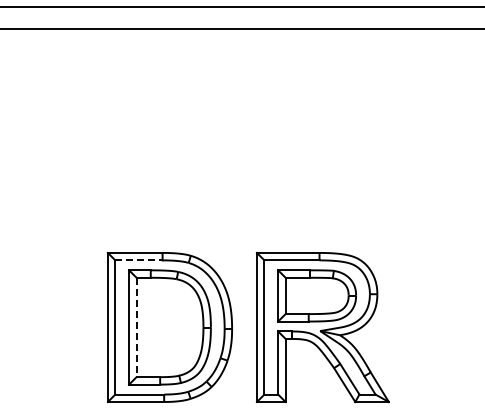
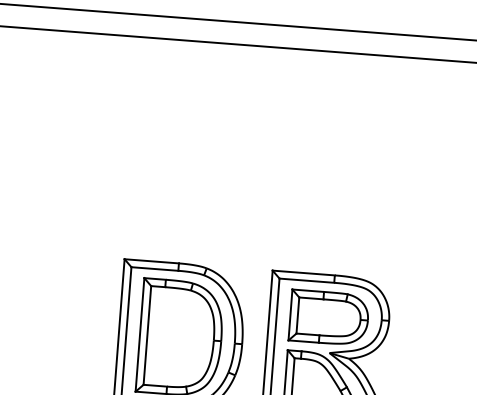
line: (138, 260) -> (154, 269), dashed -> solid
line: (136, 327) -> (147, 335), dashed -> solid

